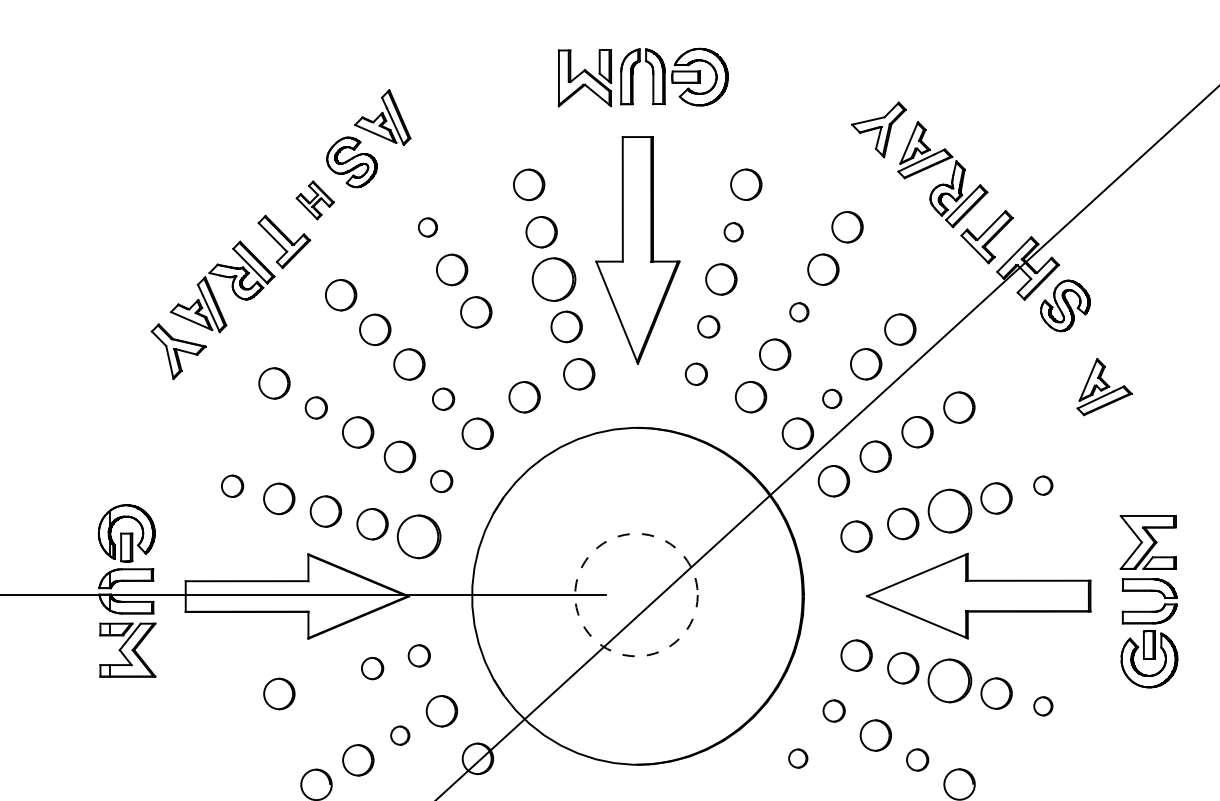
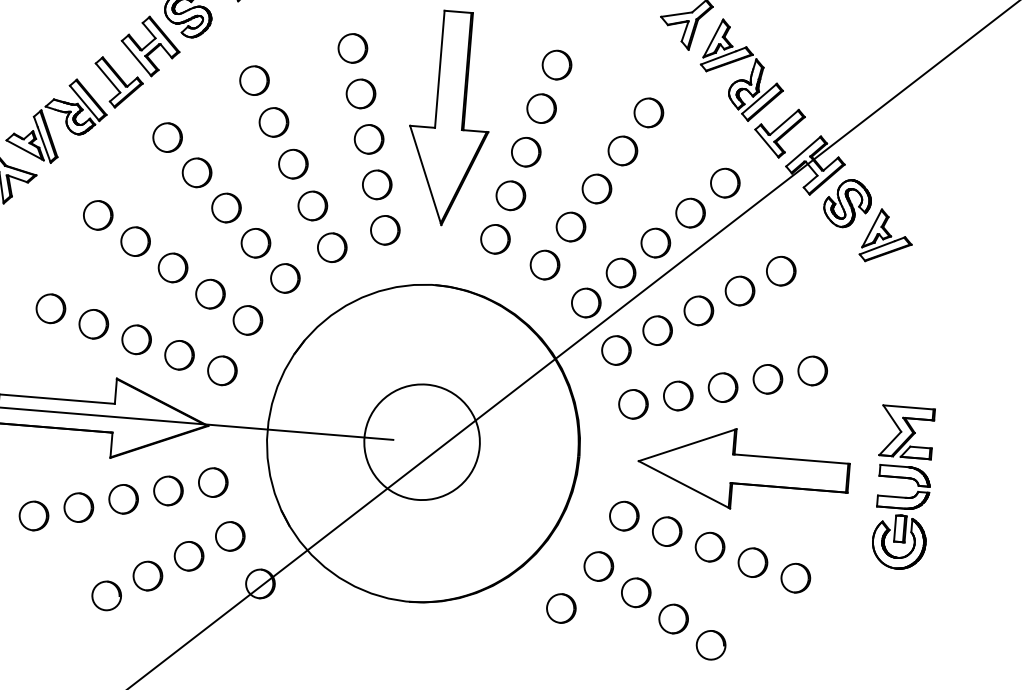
part: (315, 200) -> (150, 46), size x1.67
part: (427, 227) -> (254, 80), size x1.67
circle: (733, 232) -> (541, 109), size x1.67
part: (554, 279) -> (369, 139), size x0.71
part: (934, 294) -> (725, 182), added
part: (799, 312) -> (597, 189), size x1.67
part: (708, 326) -> (510, 195), size x1.43
circle: (500, 354) -> (312, 205), added
circle: (696, 374) -> (495, 239), size x1.43
part: (1001, 382) -> (781, 270), added
part: (1104, 387) -> (886, 236), moved
part: (832, 398) -> (621, 272), size x1.67
circle: (443, 399) -> (255, 243), size x1.43
part: (316, 407) -> (135, 241), size x1.43
circle: (441, 481) -> (247, 320), size x1.43
part: (1043, 485) -> (813, 370), size x1.67
circle: (232, 486) -> (50, 309), size x1.43
circle: (949, 511) -> (722, 387), size x0.71
part: (419, 536) -> (222, 370), size x0.71
circle: (636, 594) -> (422, 441), dashed -> solid
part: (419, 655) -> (213, 482), size x1.43
circle: (372, 668) -> (168, 490), size x1.43
part: (949, 680) -> (709, 546), size x0.71
part: (325, 681) -> (123, 499), added
circle: (232, 706) -> (33, 515), added
part: (1043, 706) -> (796, 578), size x1.67
part: (834, 710) -> (599, 566), size x1.43
part: (400, 735) -> (189, 556), size x1.67
part: (798, 758) -> (561, 608), size x1.67
part: (917, 759) -> (673, 618), size x1.43

